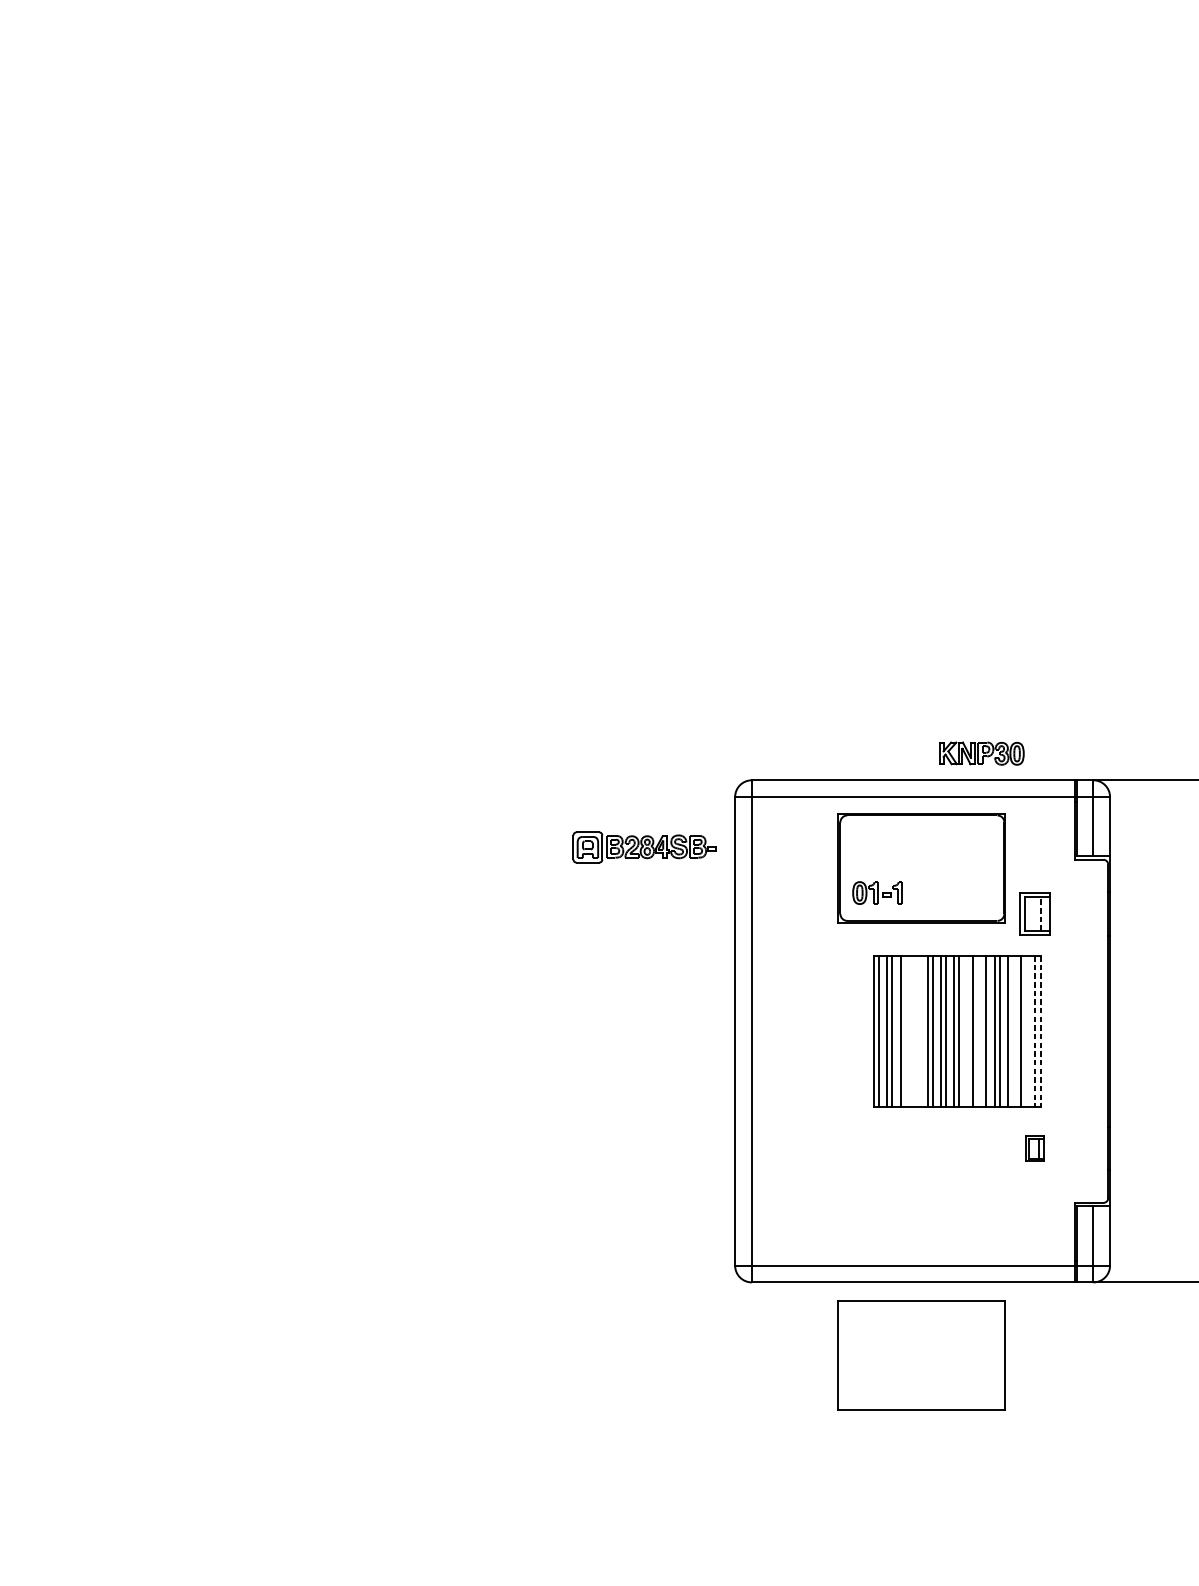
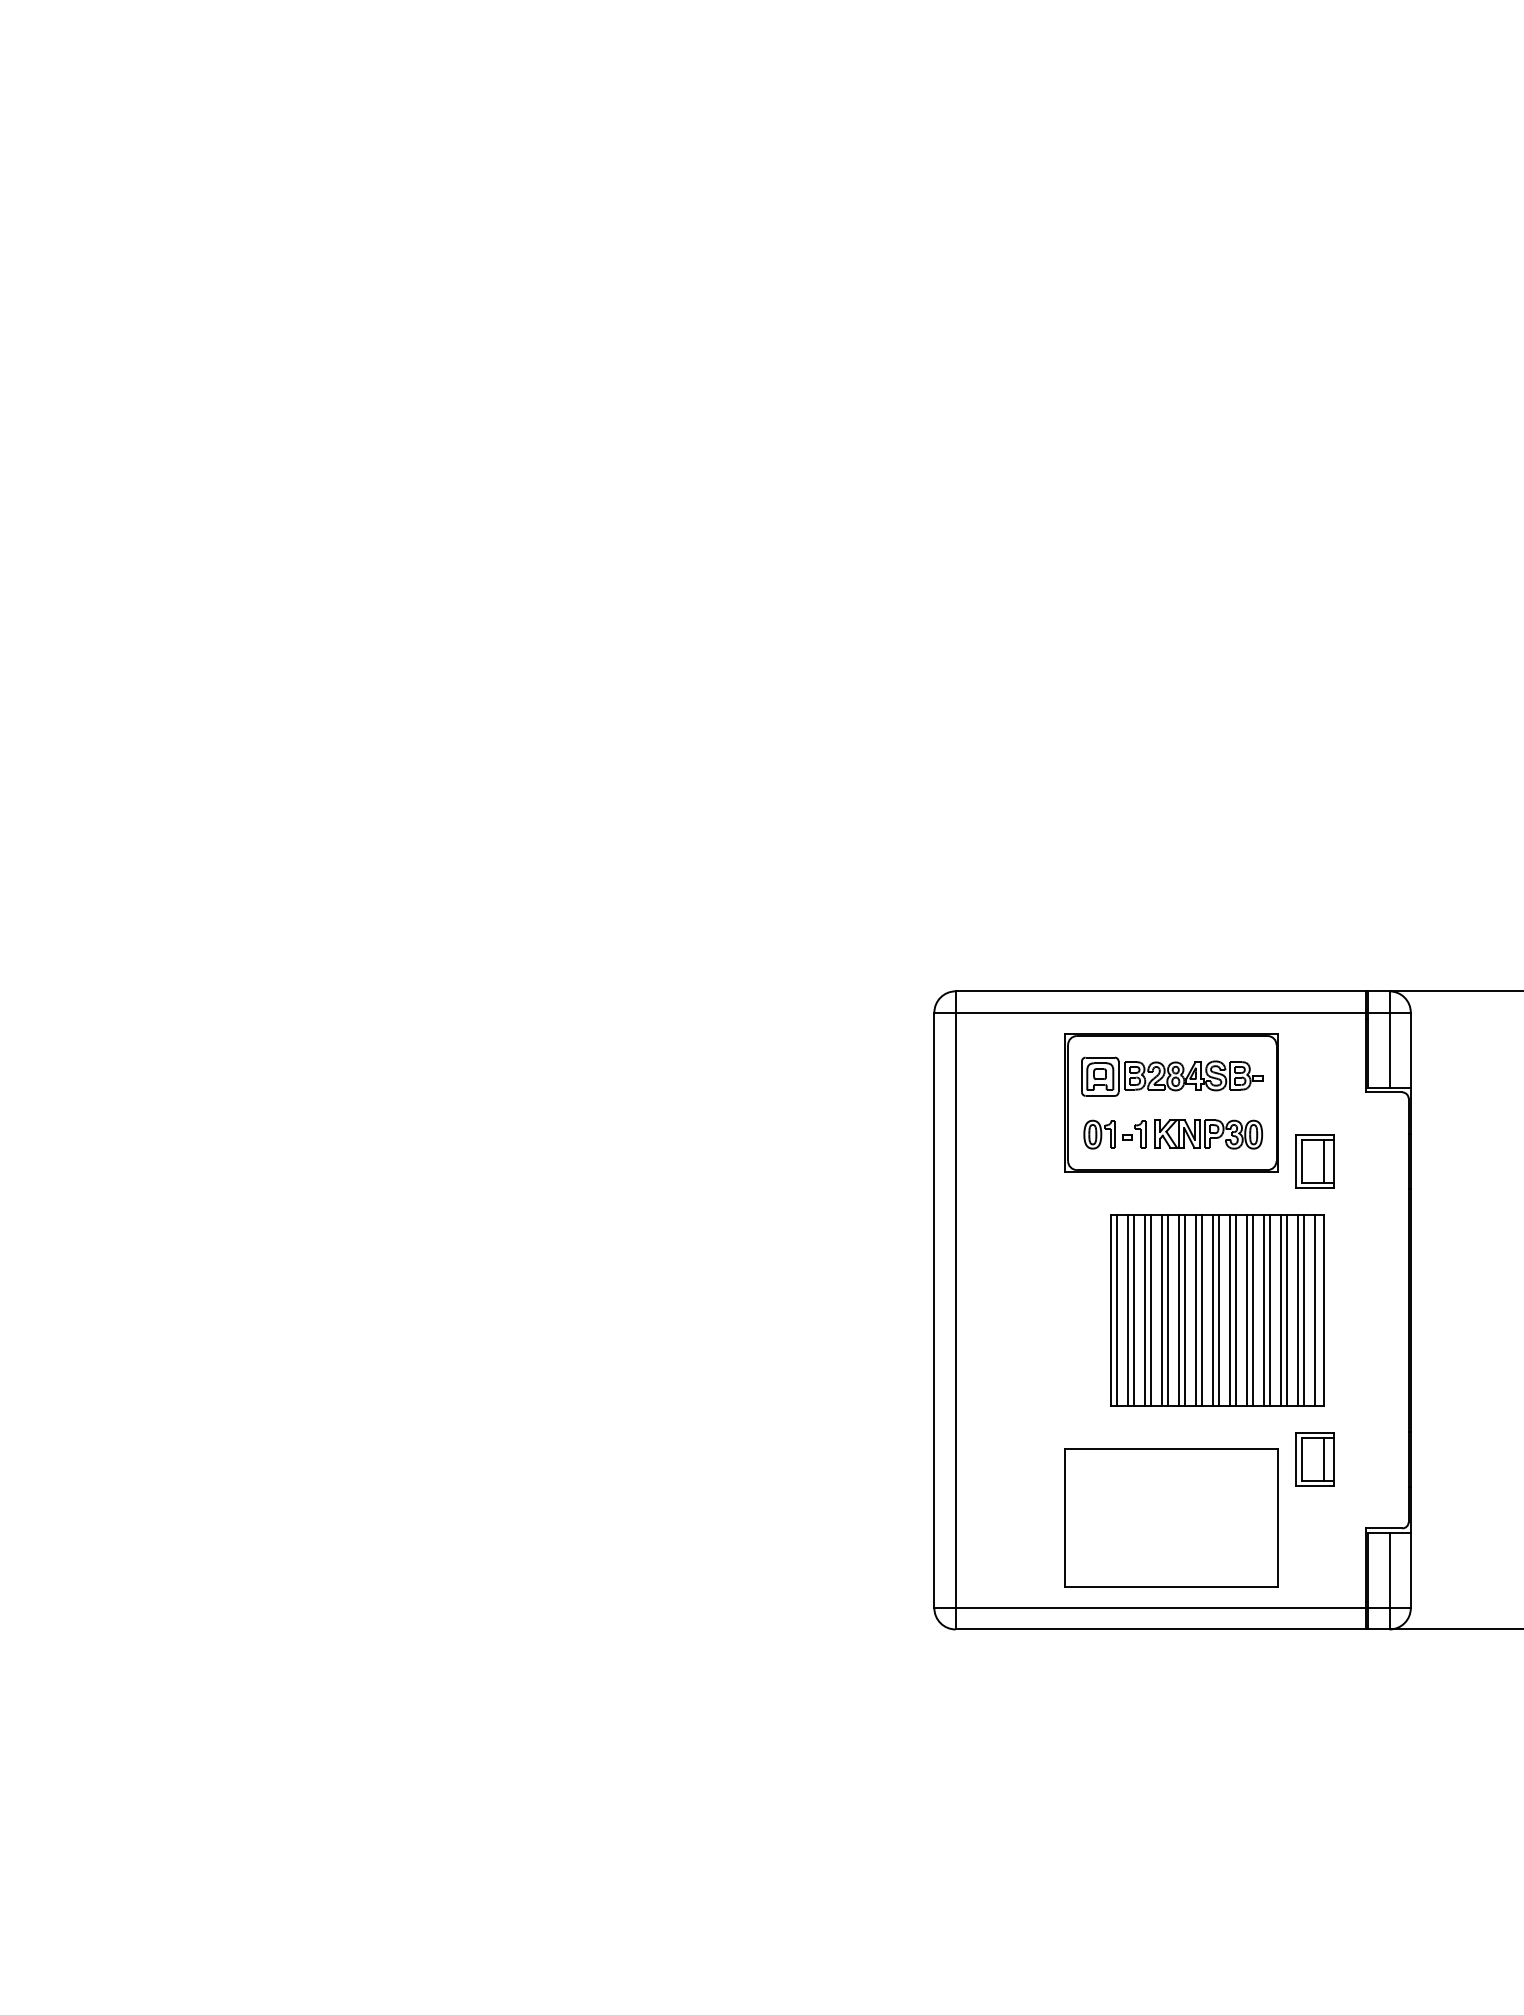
part: (981, 753) -> (1208, 1134), moved
part: (644, 847) -> (1172, 1076), moved
line: (1041, 914) -> (1323, 1161), dashed -> solid
line: (905, 1031) -> (1151, 1310), added
line: (913, 1031) -> (1161, 1310), added
line: (919, 1031) -> (1168, 1310), added
line: (968, 1031) -> (1230, 1310), added
line: (981, 1031) -> (1247, 1310), added
line: (1013, 1031) -> (1287, 1310), added
line: (1026, 1031) -> (1304, 1310), added
line: (1035, 1031) -> (1315, 1310), dashed -> solid
line: (1041, 1031) -> (1323, 1310), dashed -> solid
part: (1034, 1148) -> (1314, 1459), size x1.67
part: (921, 1355) -> (1171, 1517), moved

